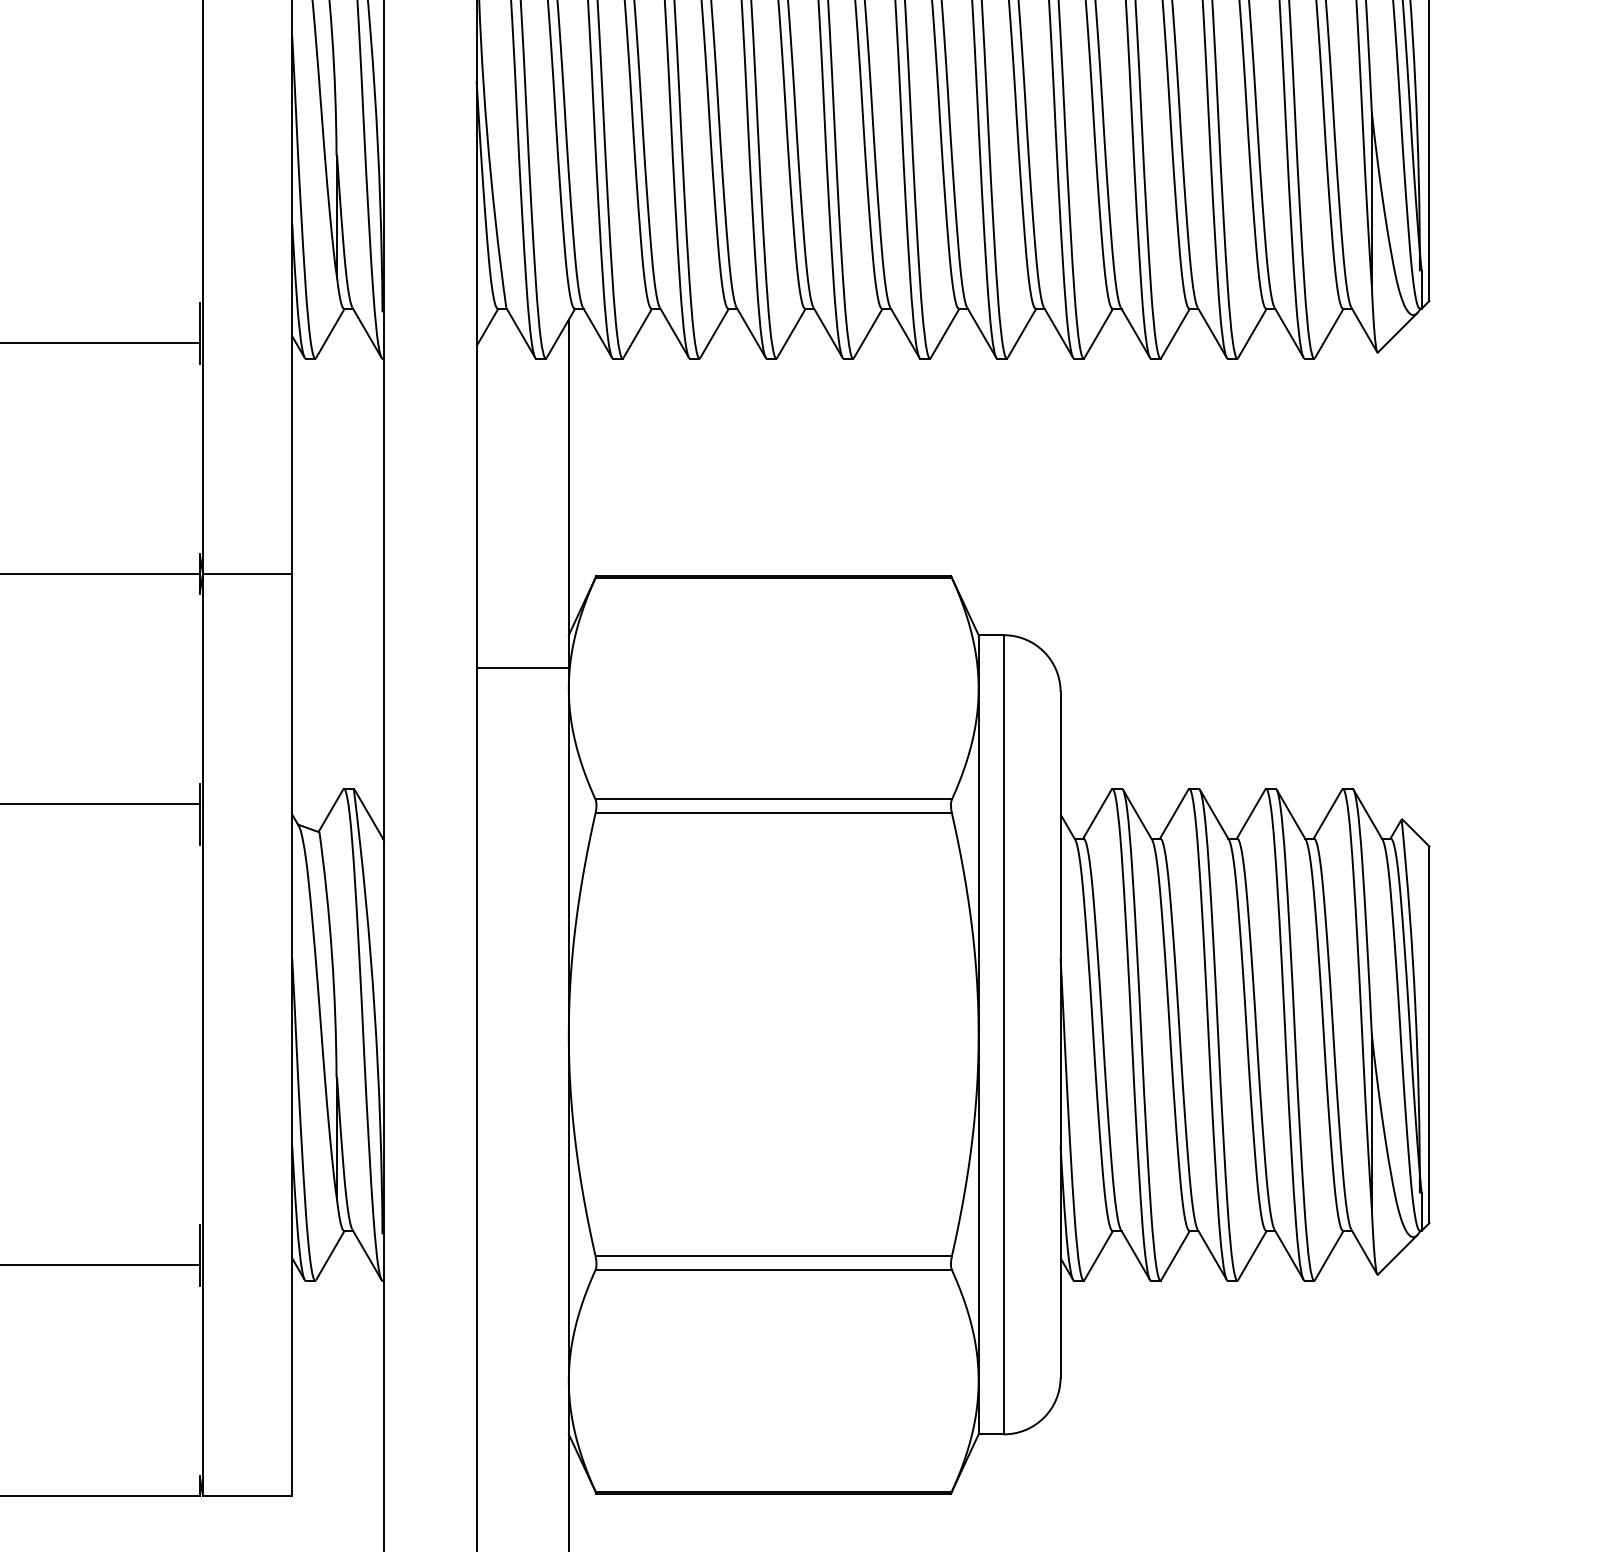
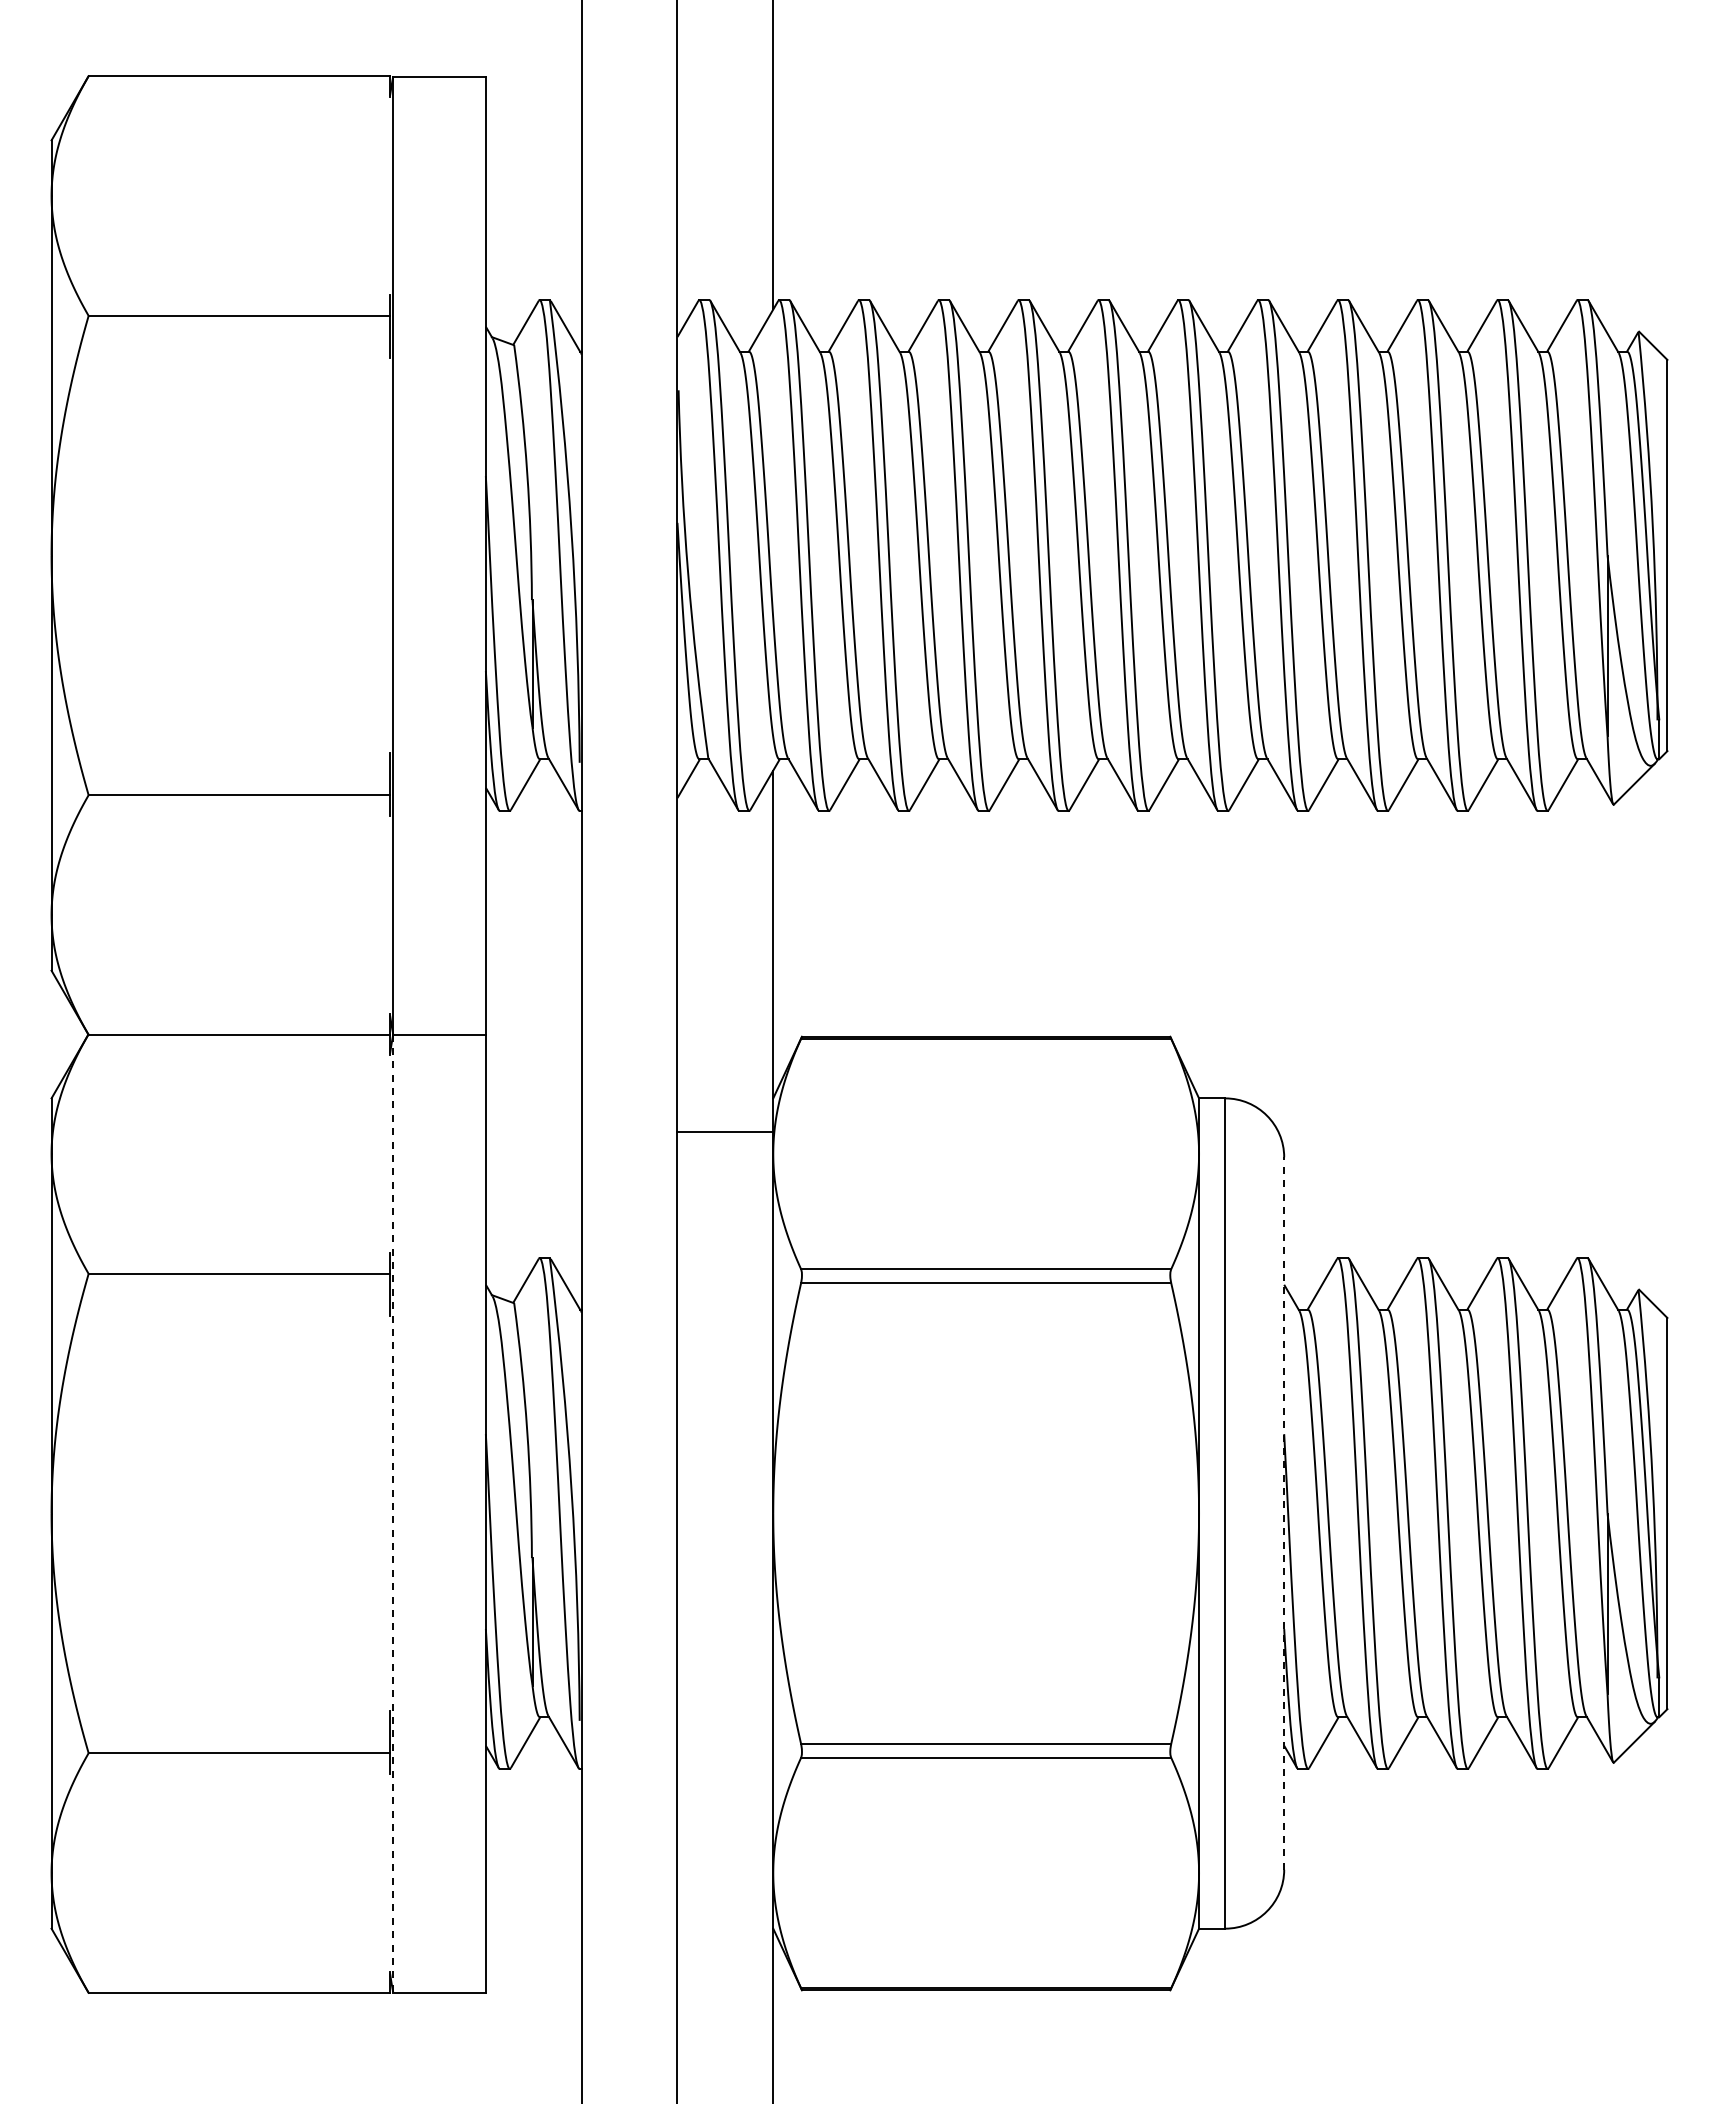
line: (1060, 1034) -> (1284, 1513), solid -> dashed
line: (203, 1035) -> (393, 1514), solid -> dashed

